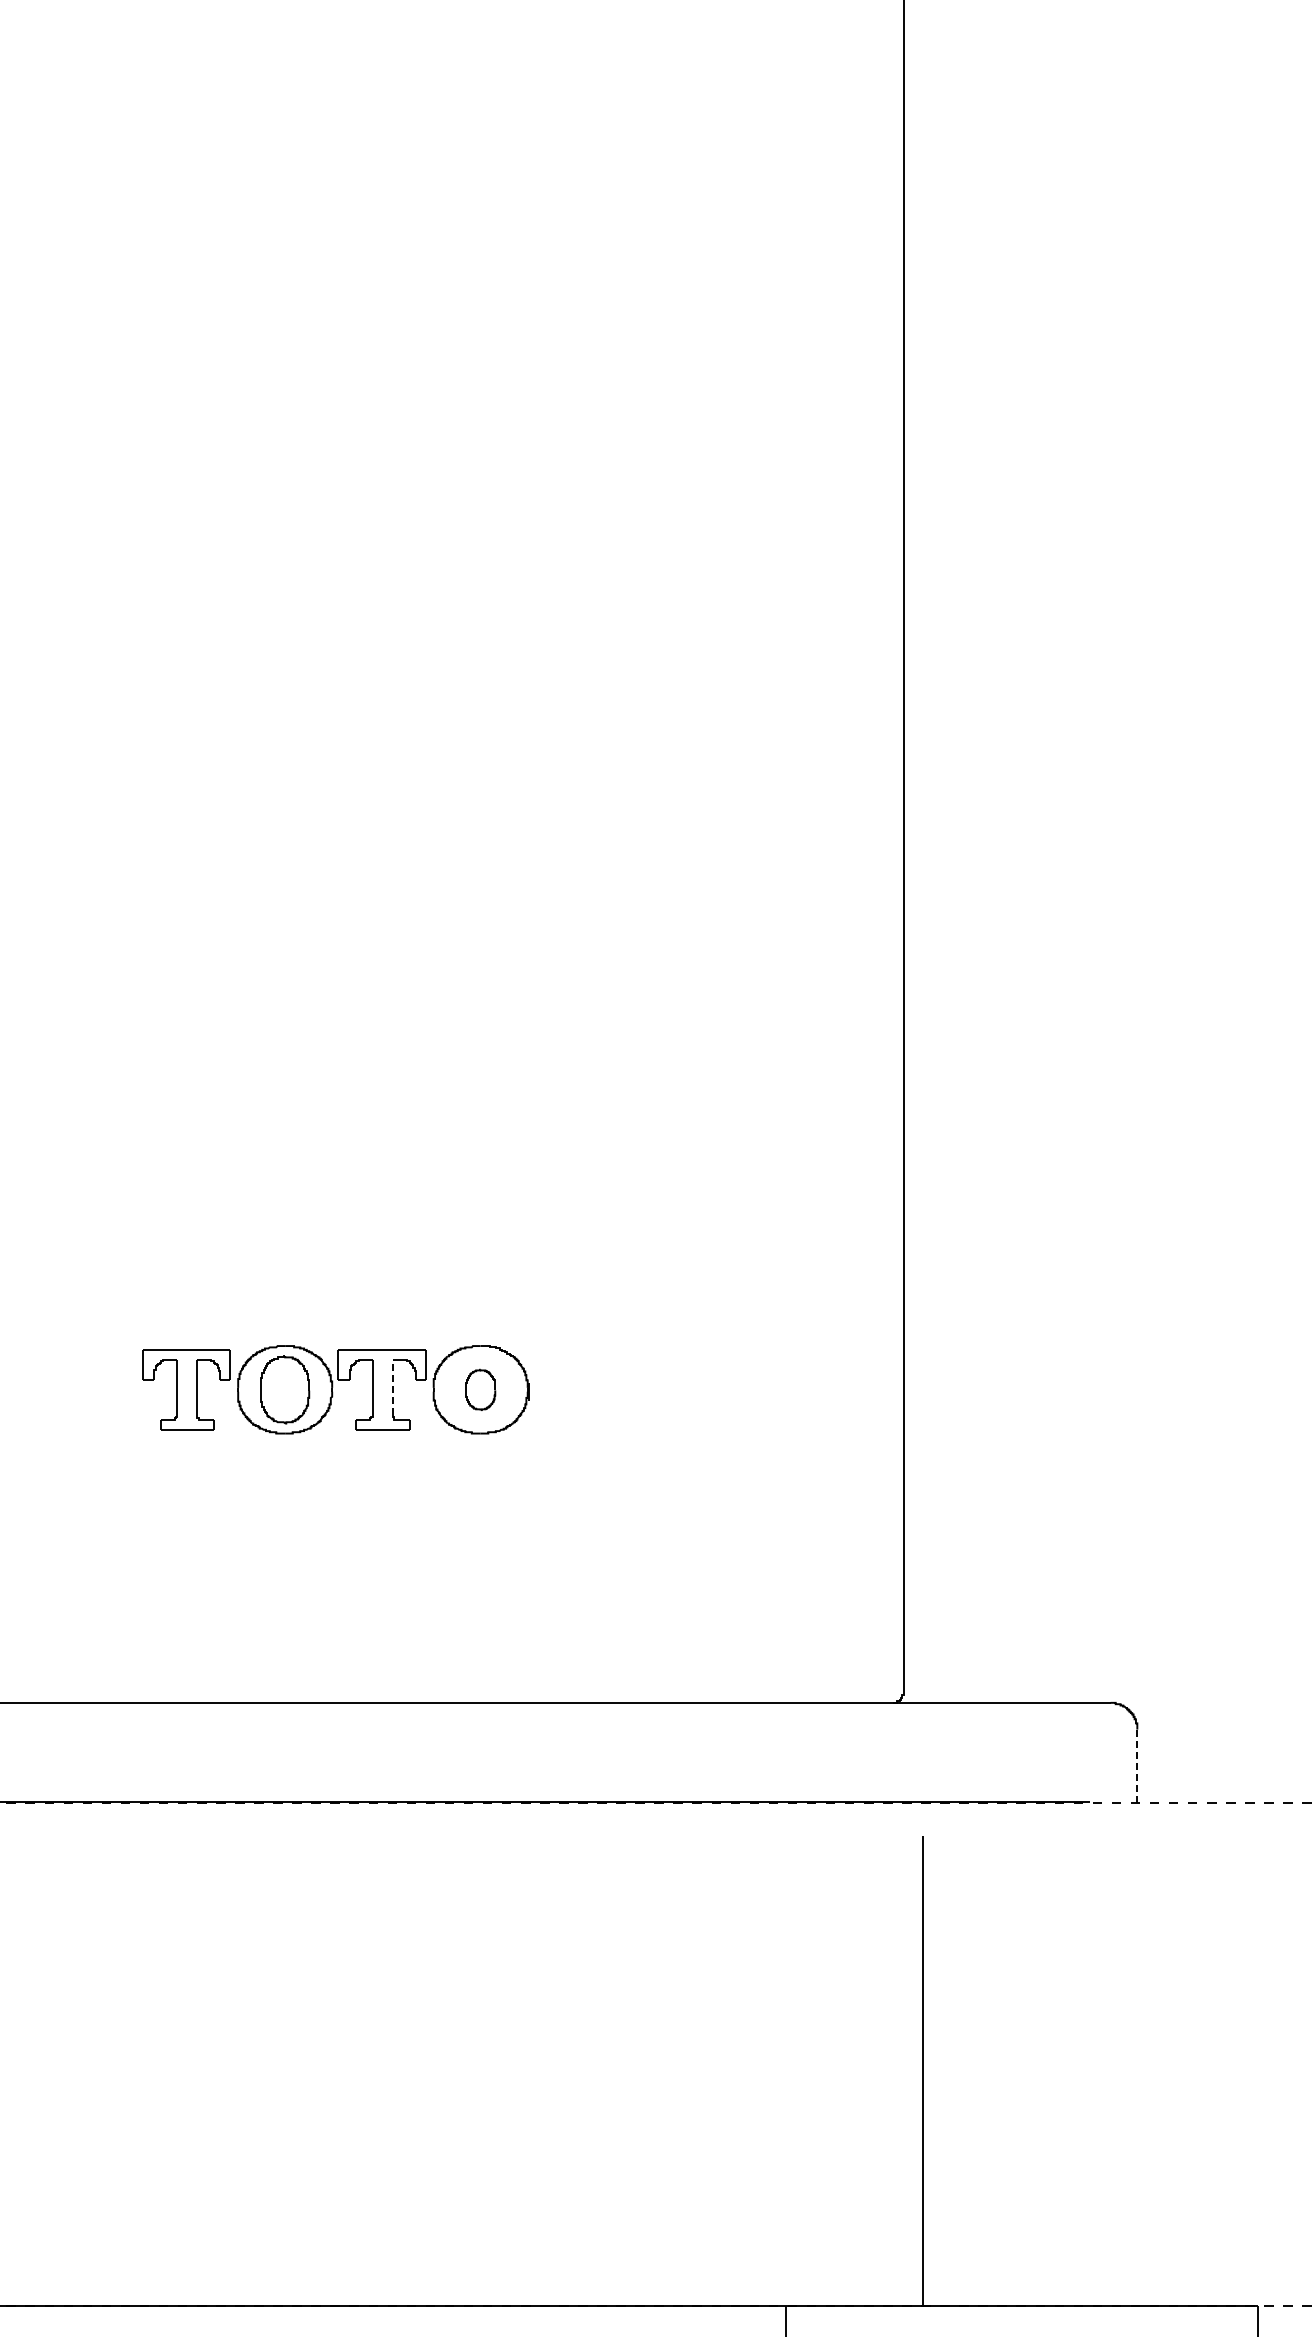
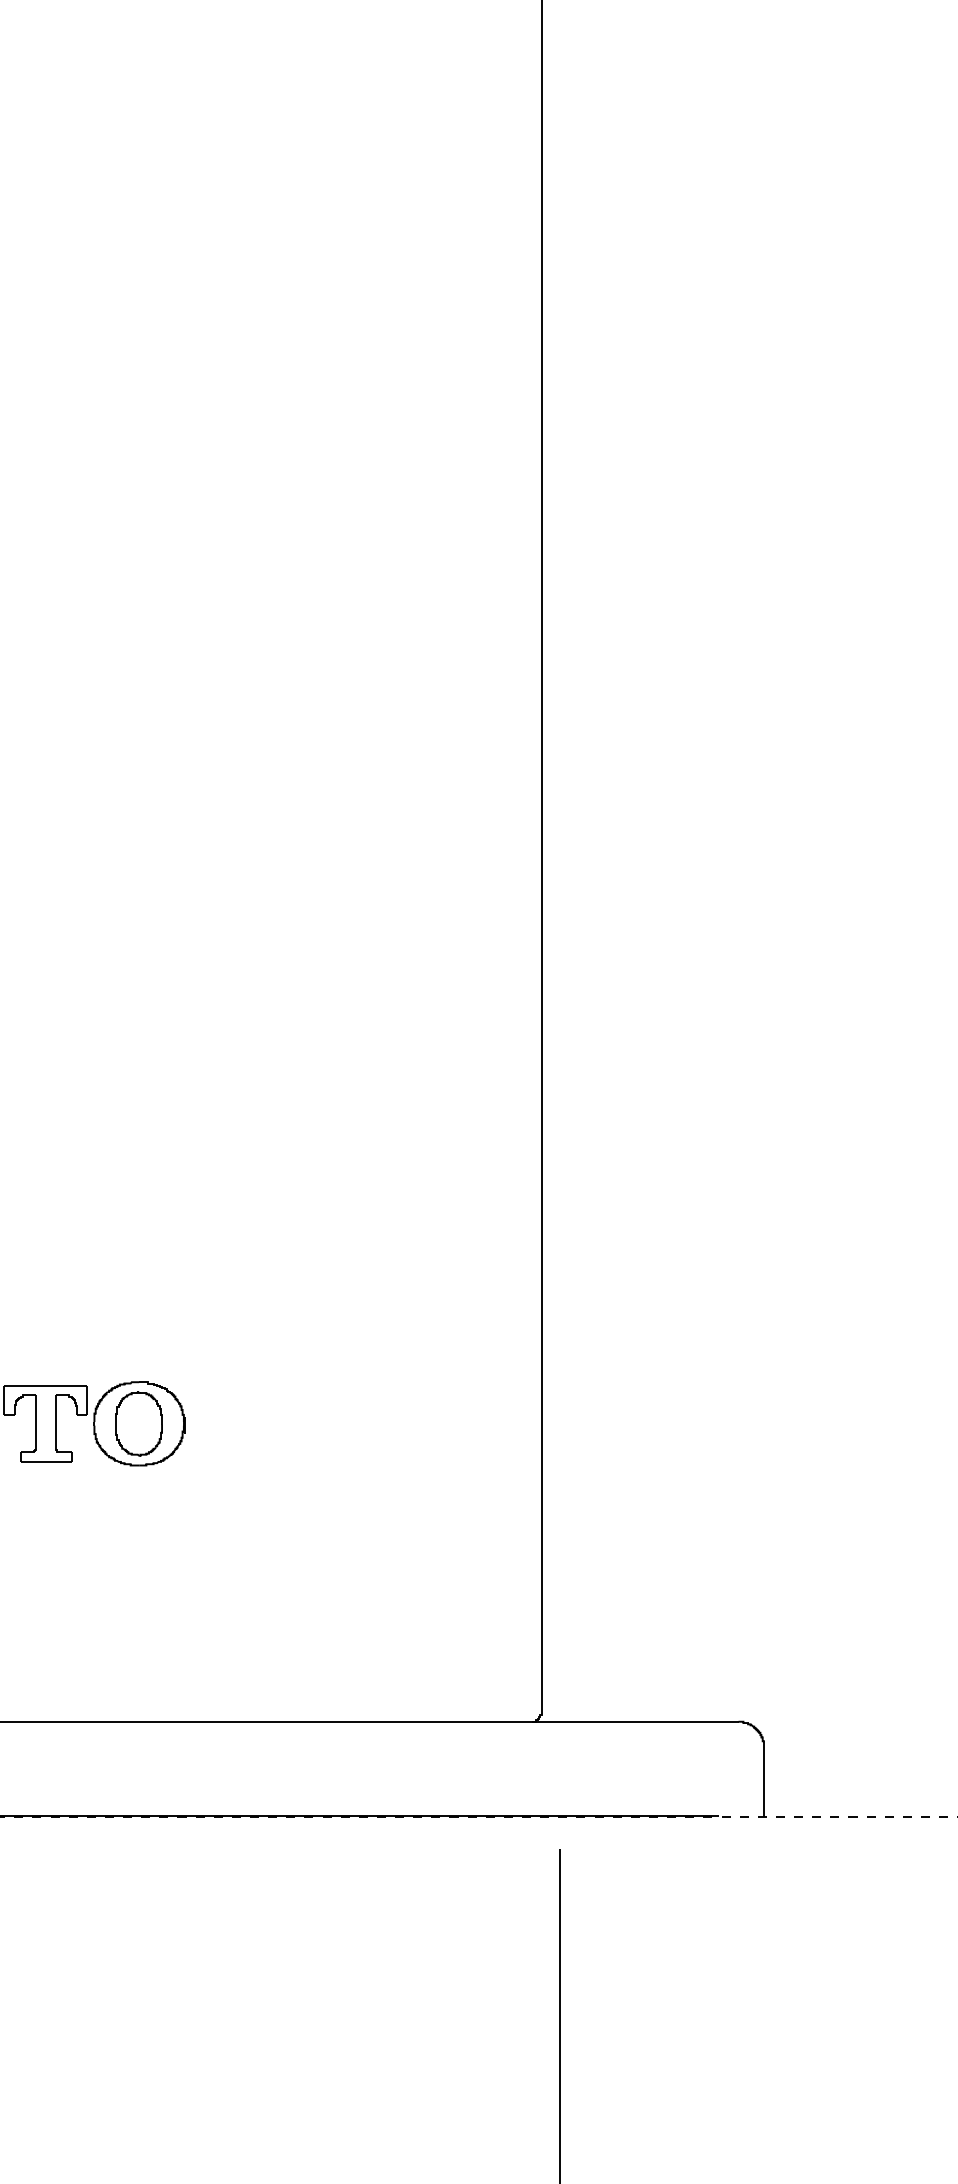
line: (392, 1386) -> (55, 1420), dashed -> solid
part: (480, 1389) -> (138, 1423), size x1.67
line: (1137, 1766) -> (764, 1782), dashed -> solid

